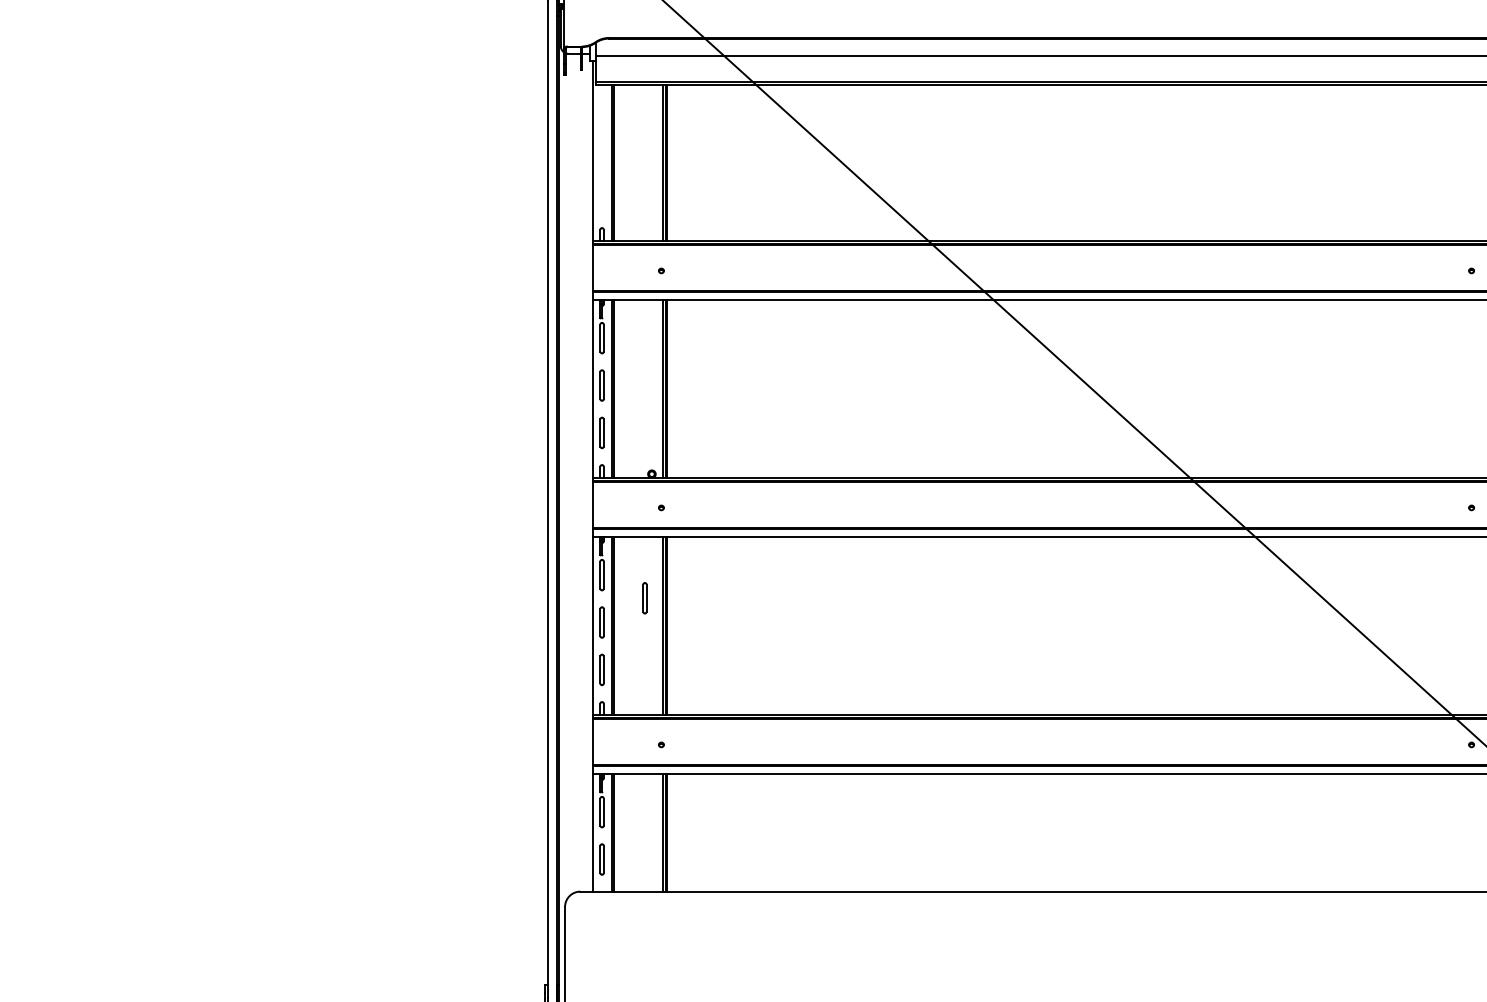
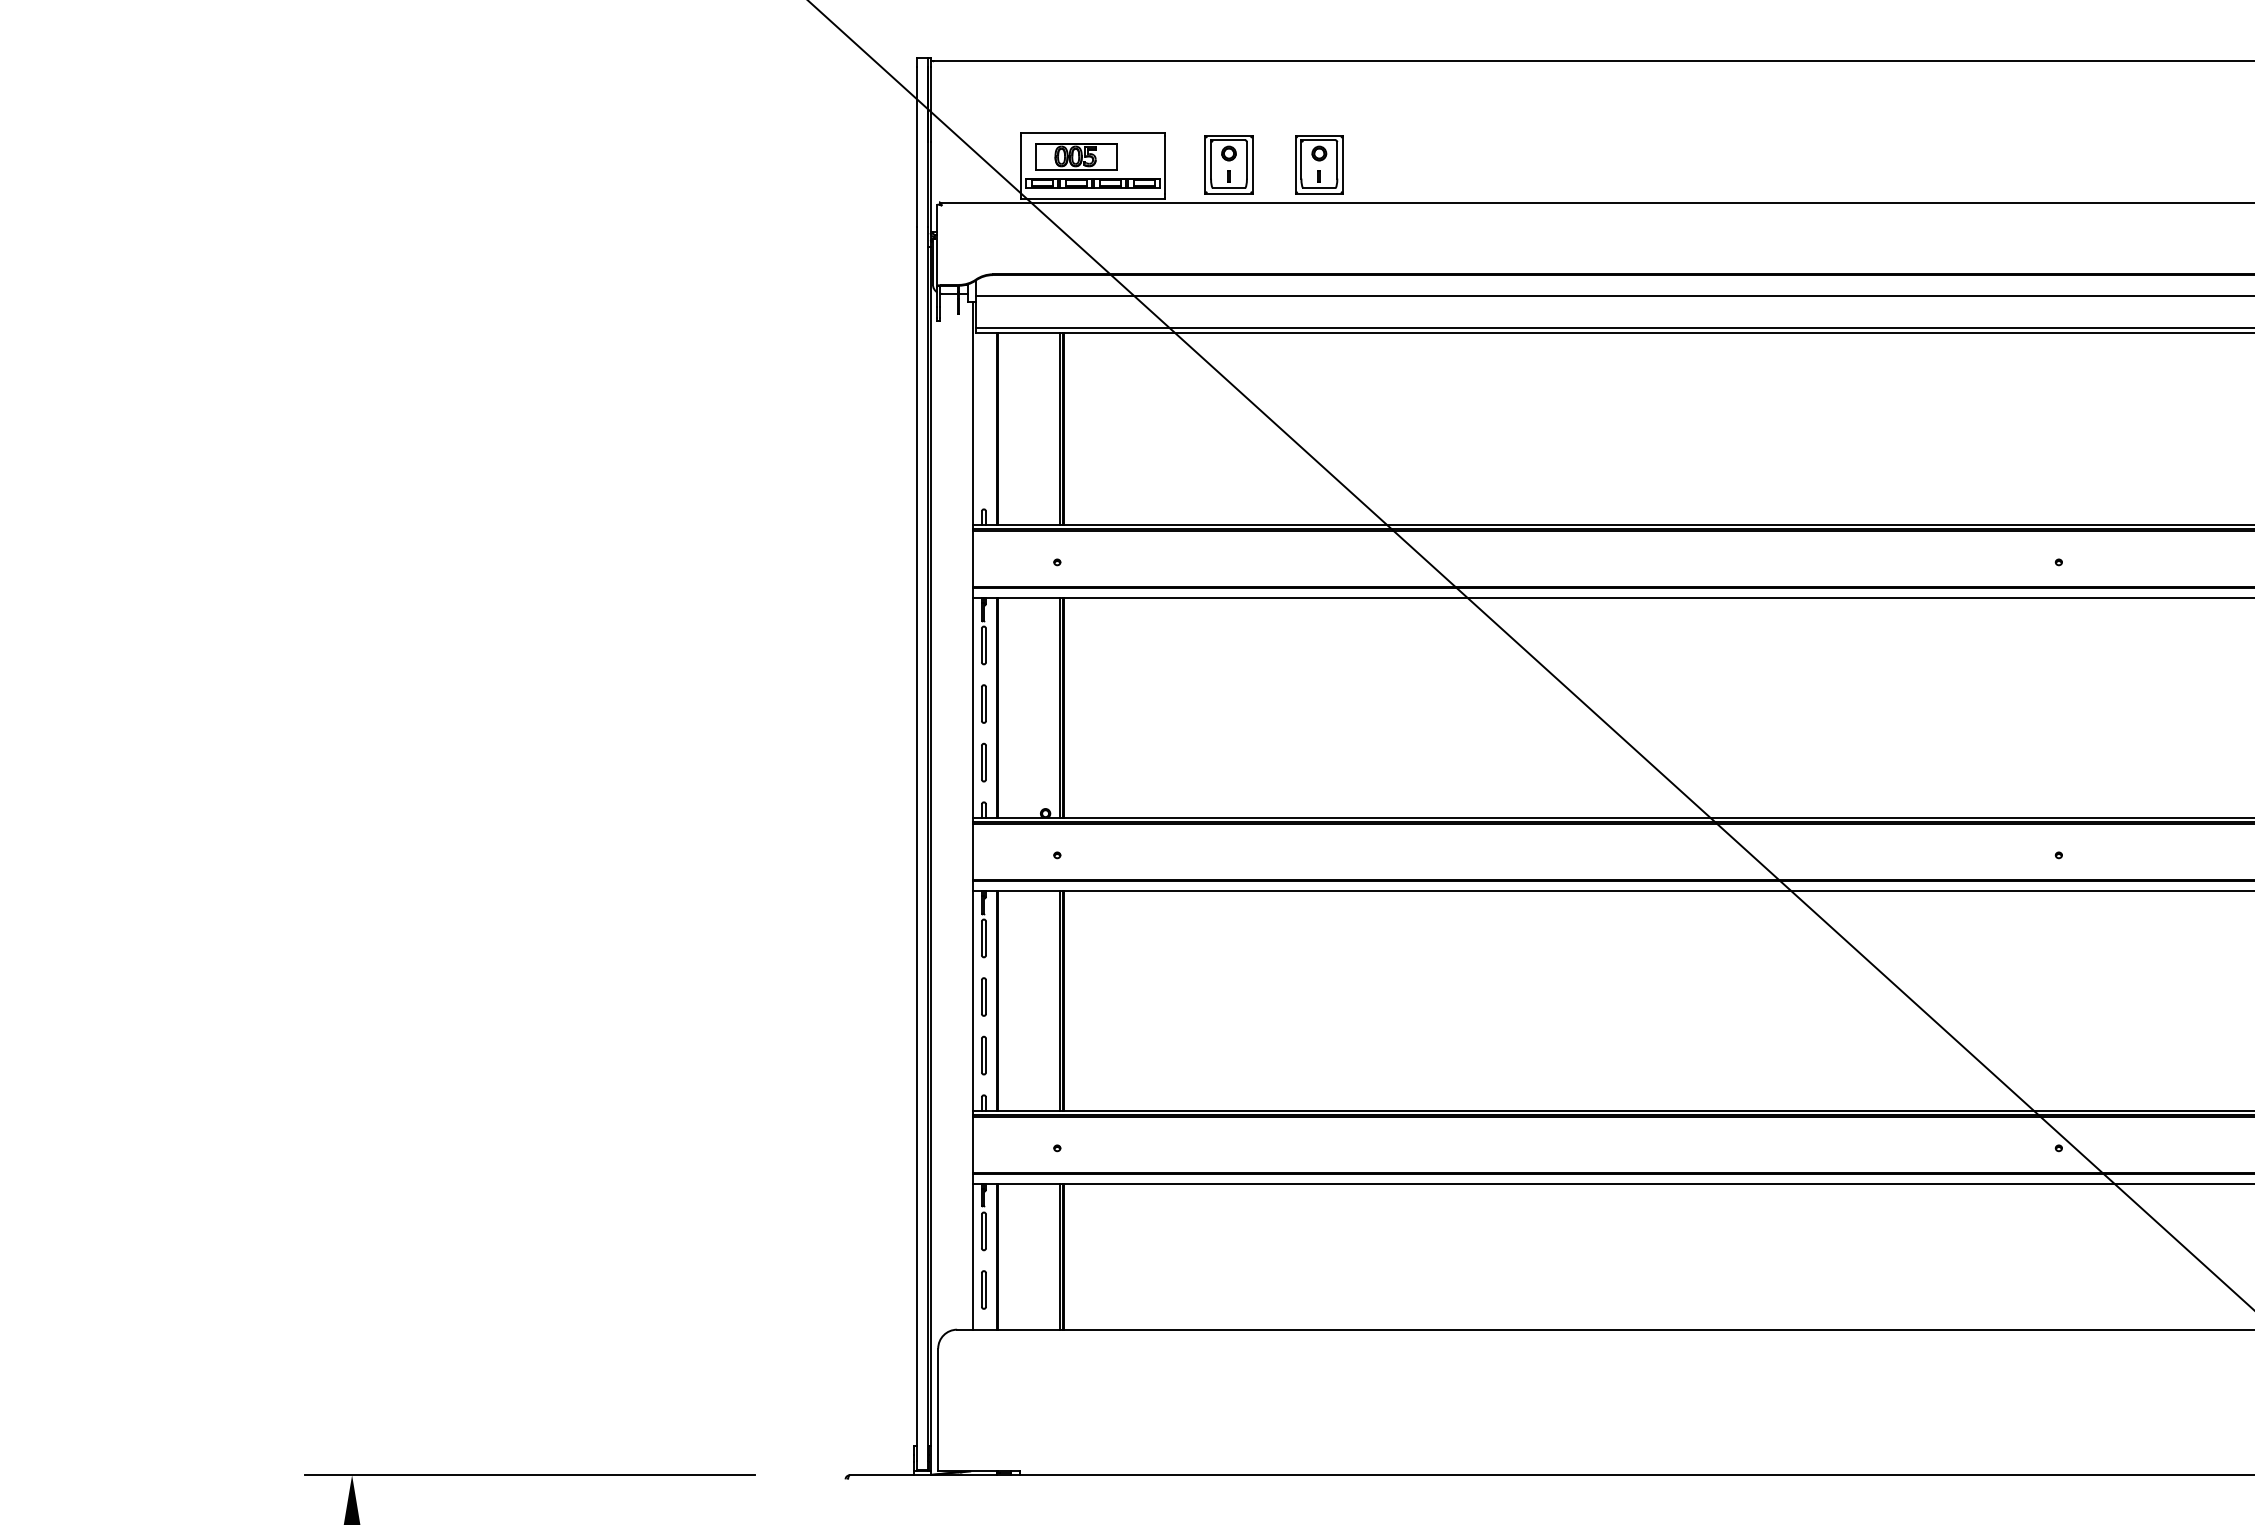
part: (644, 597) -> (1036, 966), removed

